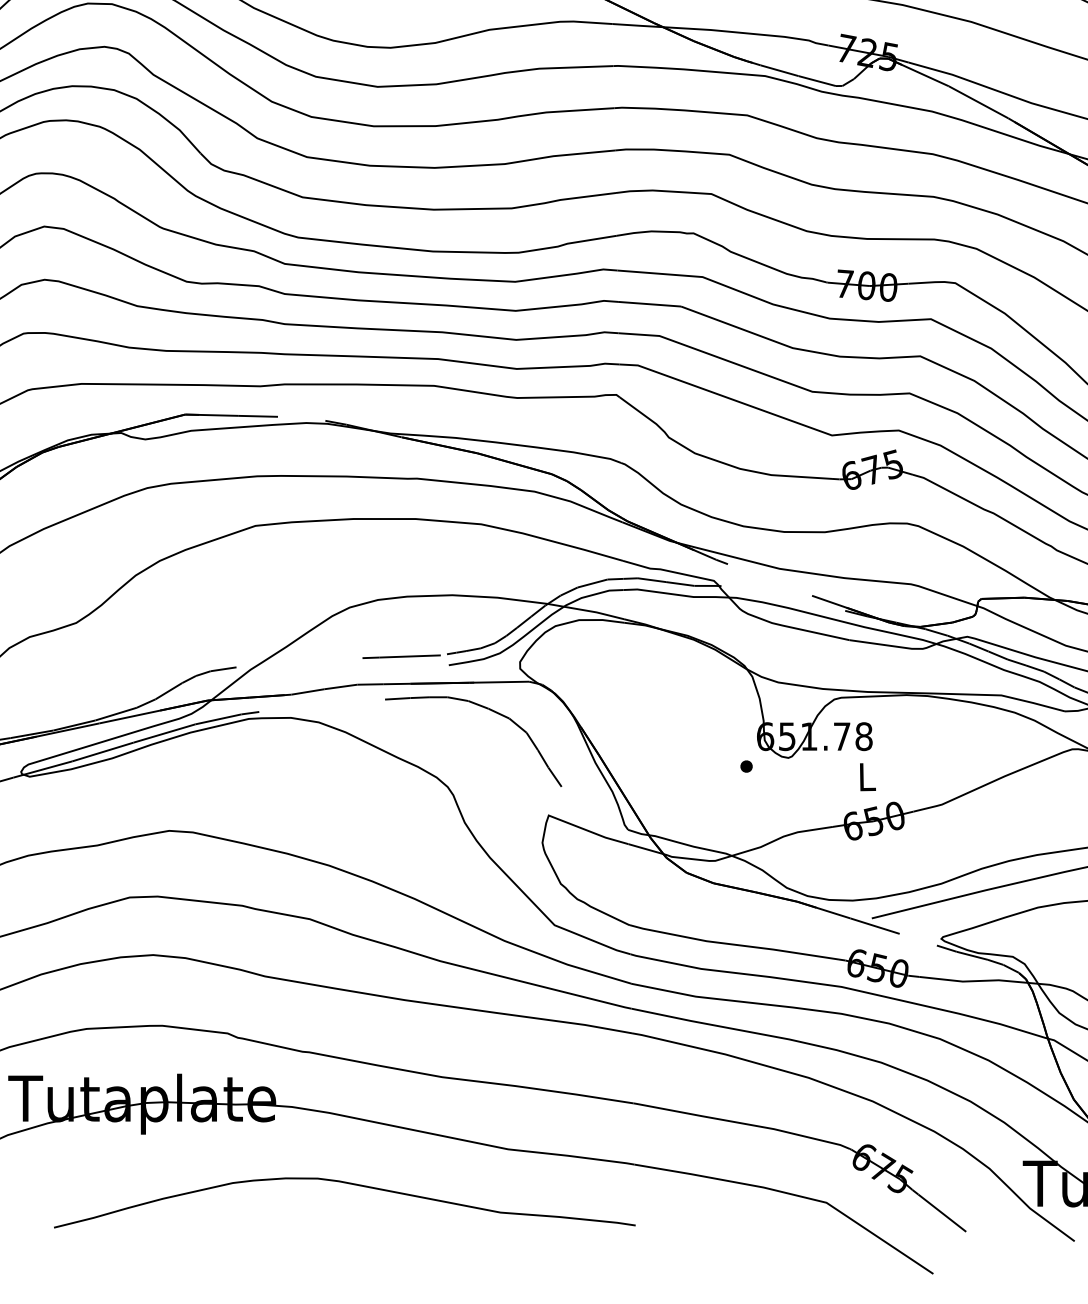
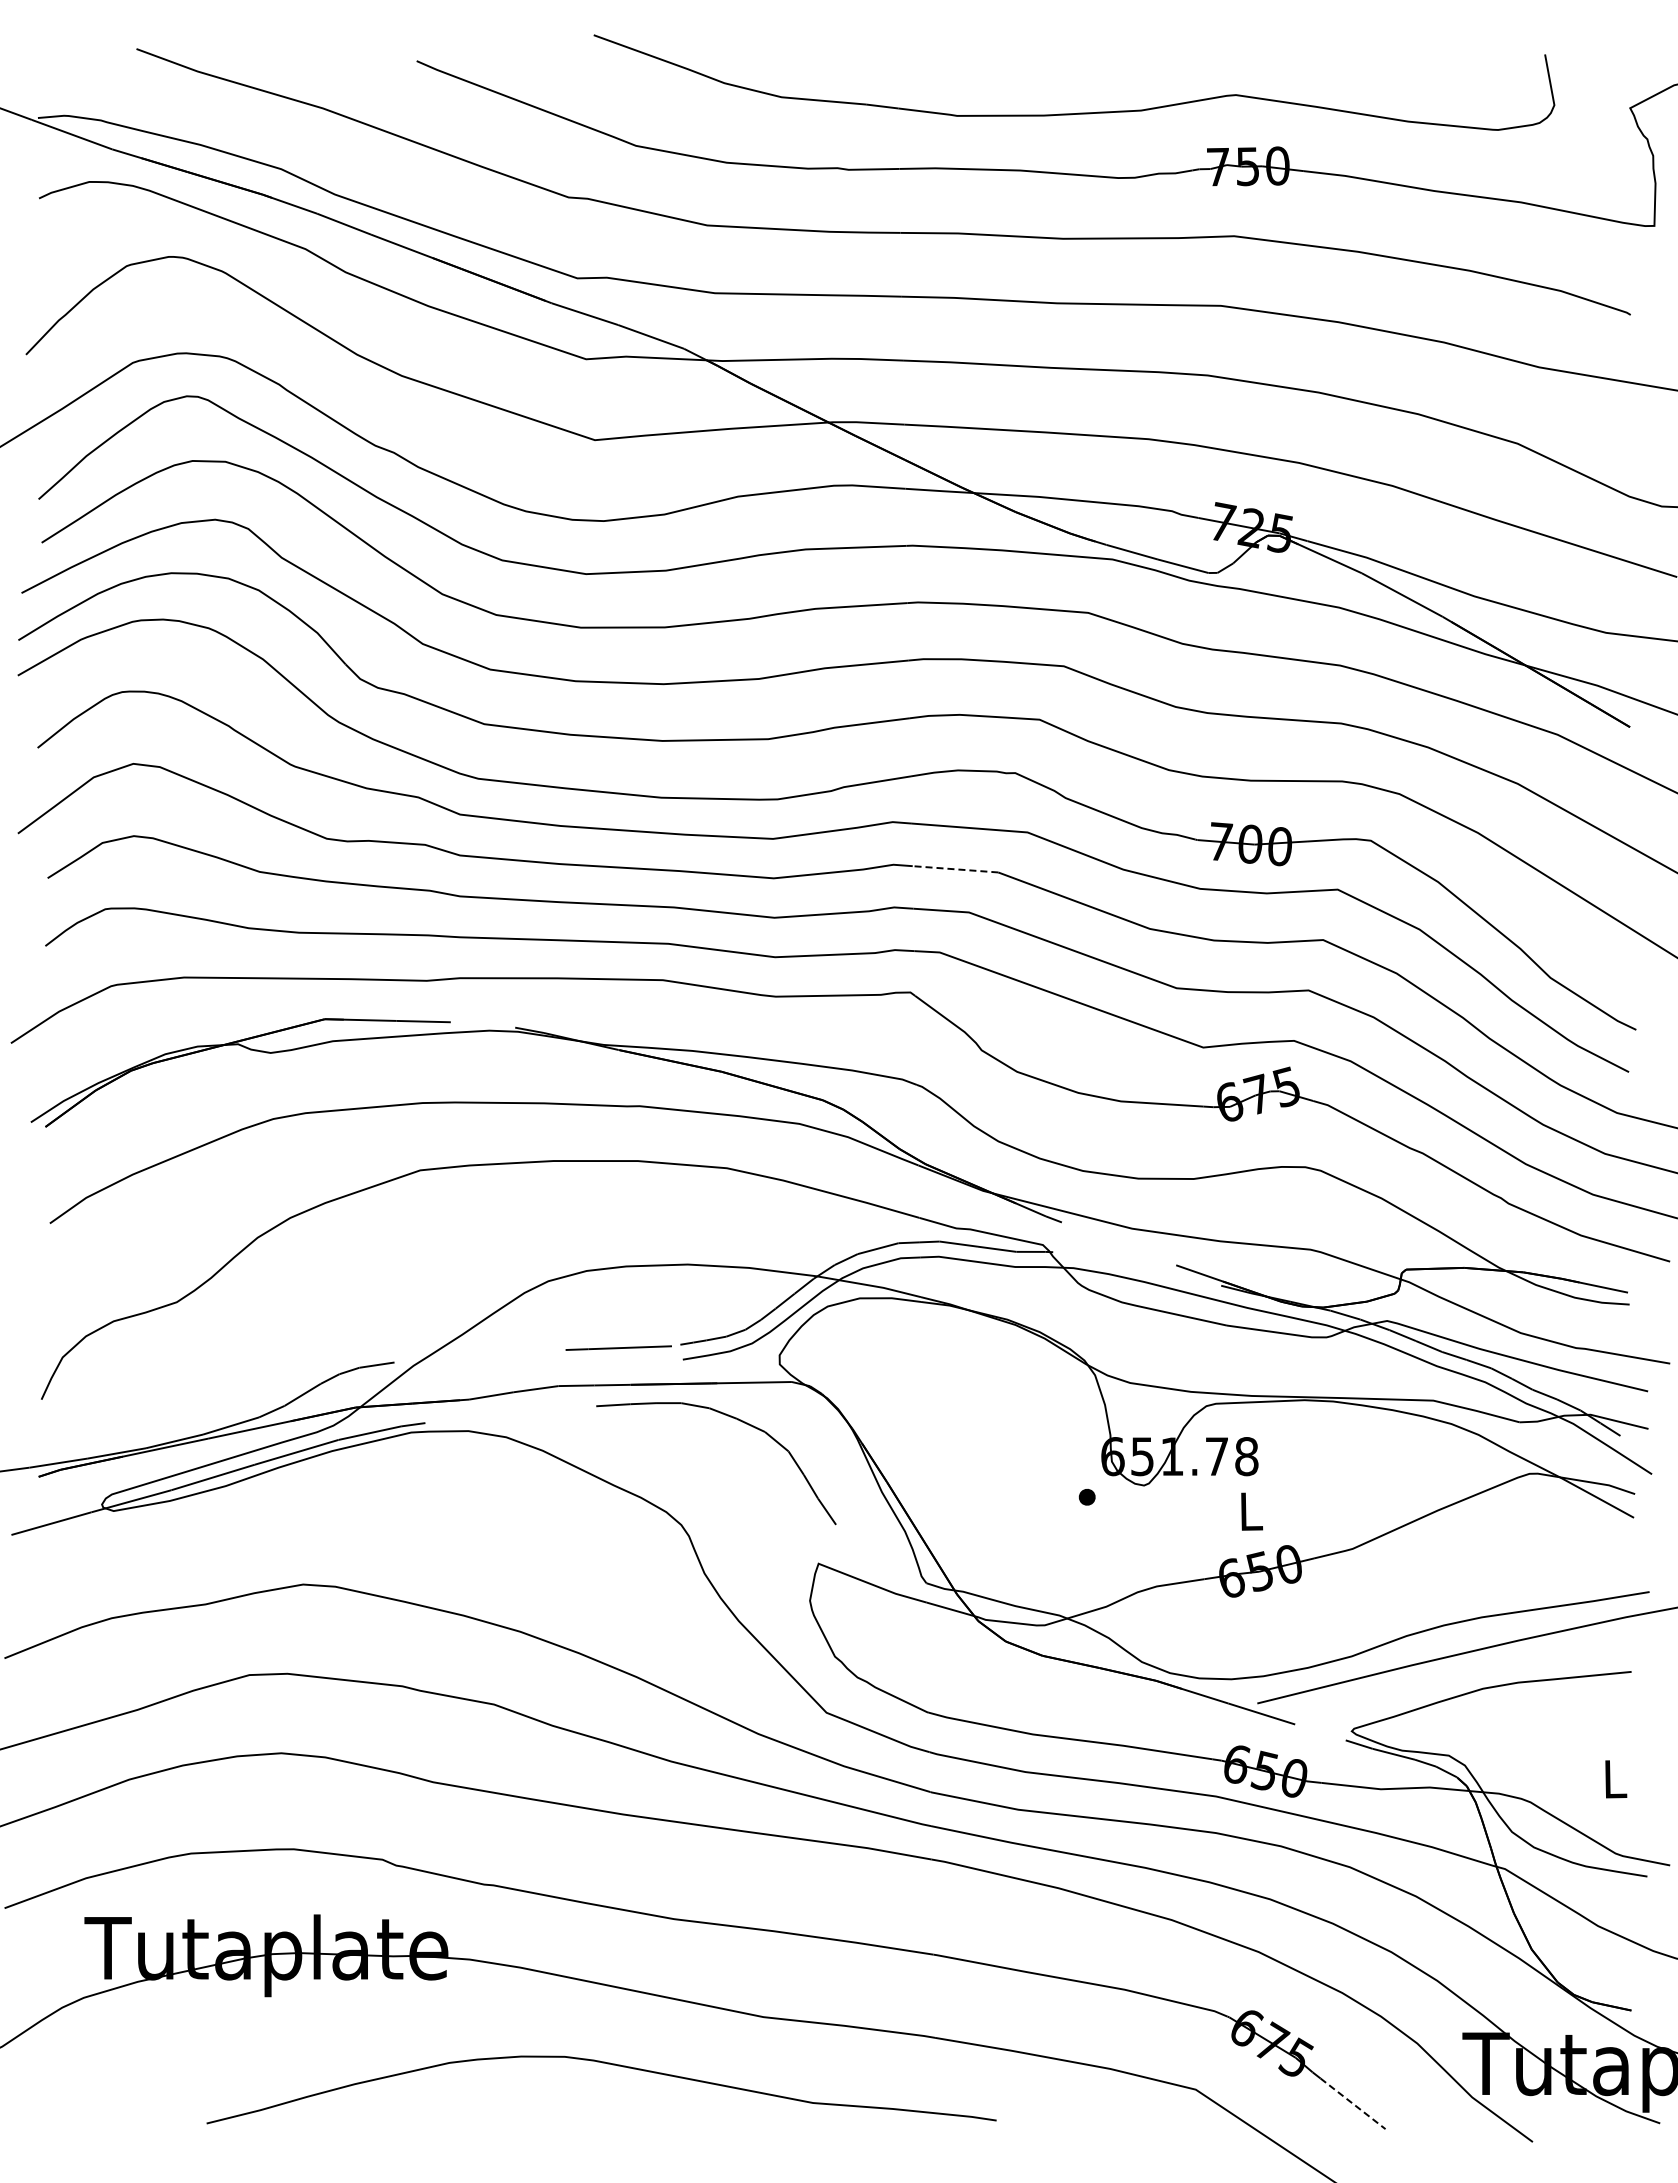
line: (649, 304) -> (955, 869), solid -> dashed
curve: (349, 1184) -> (607, 2064), moved
line: (942, 1213) -> (1353, 2104), solid -> dashed

